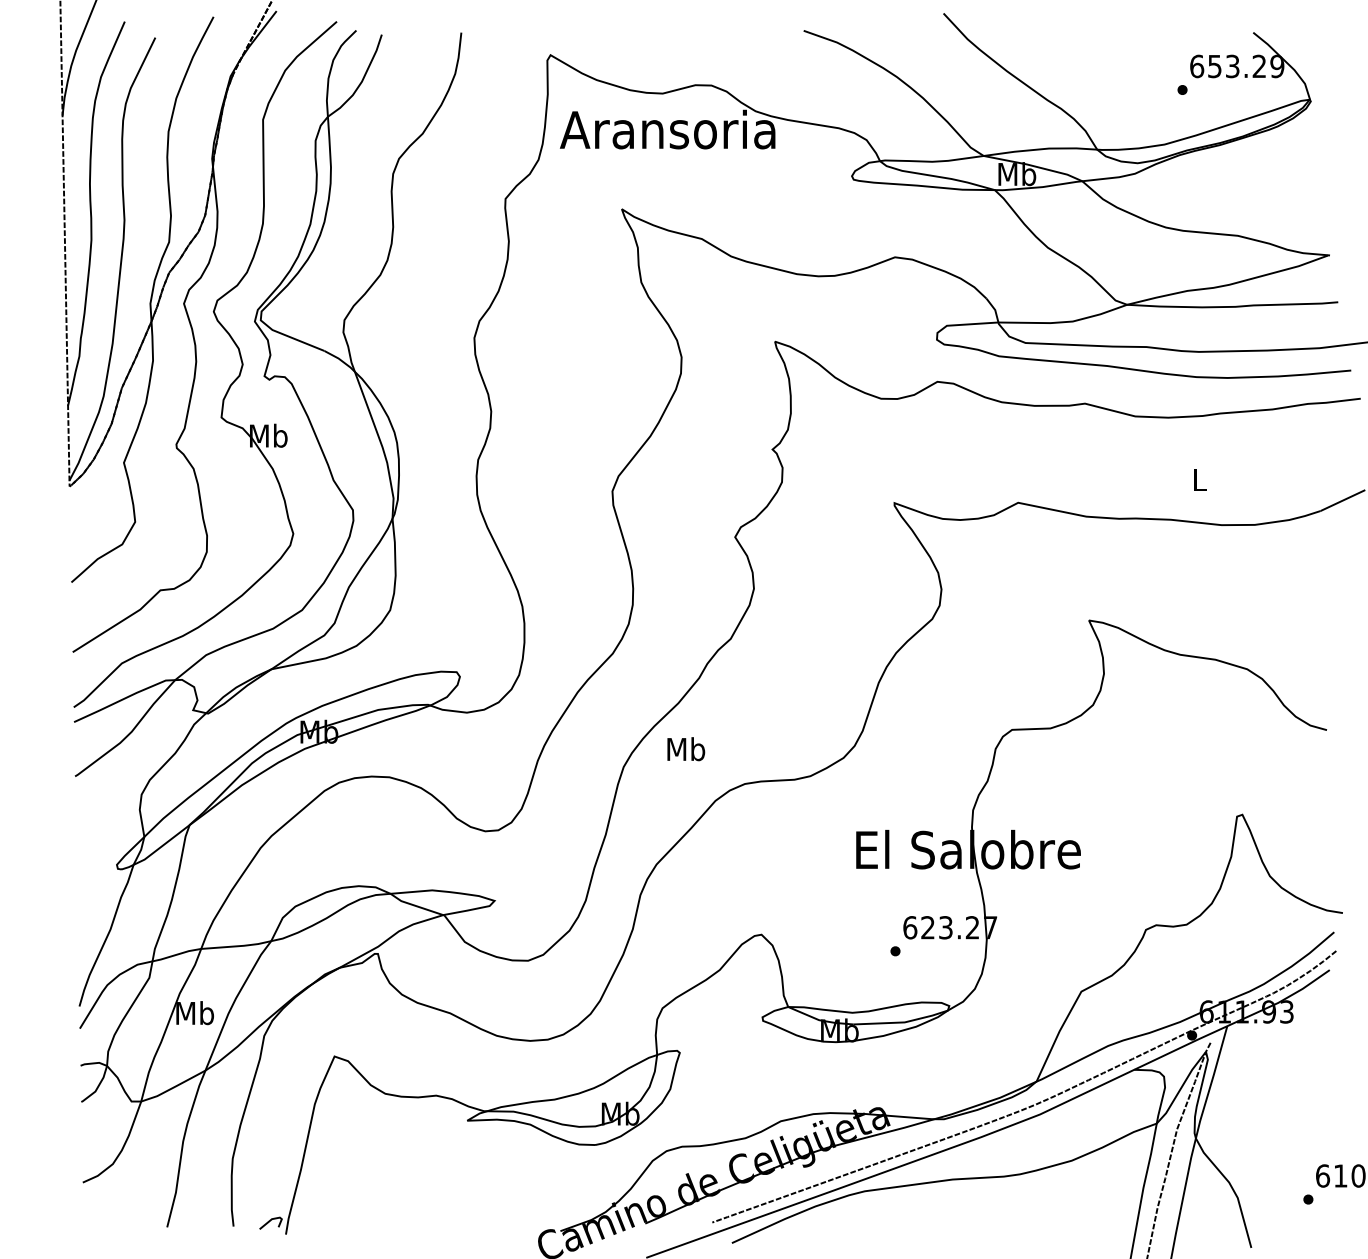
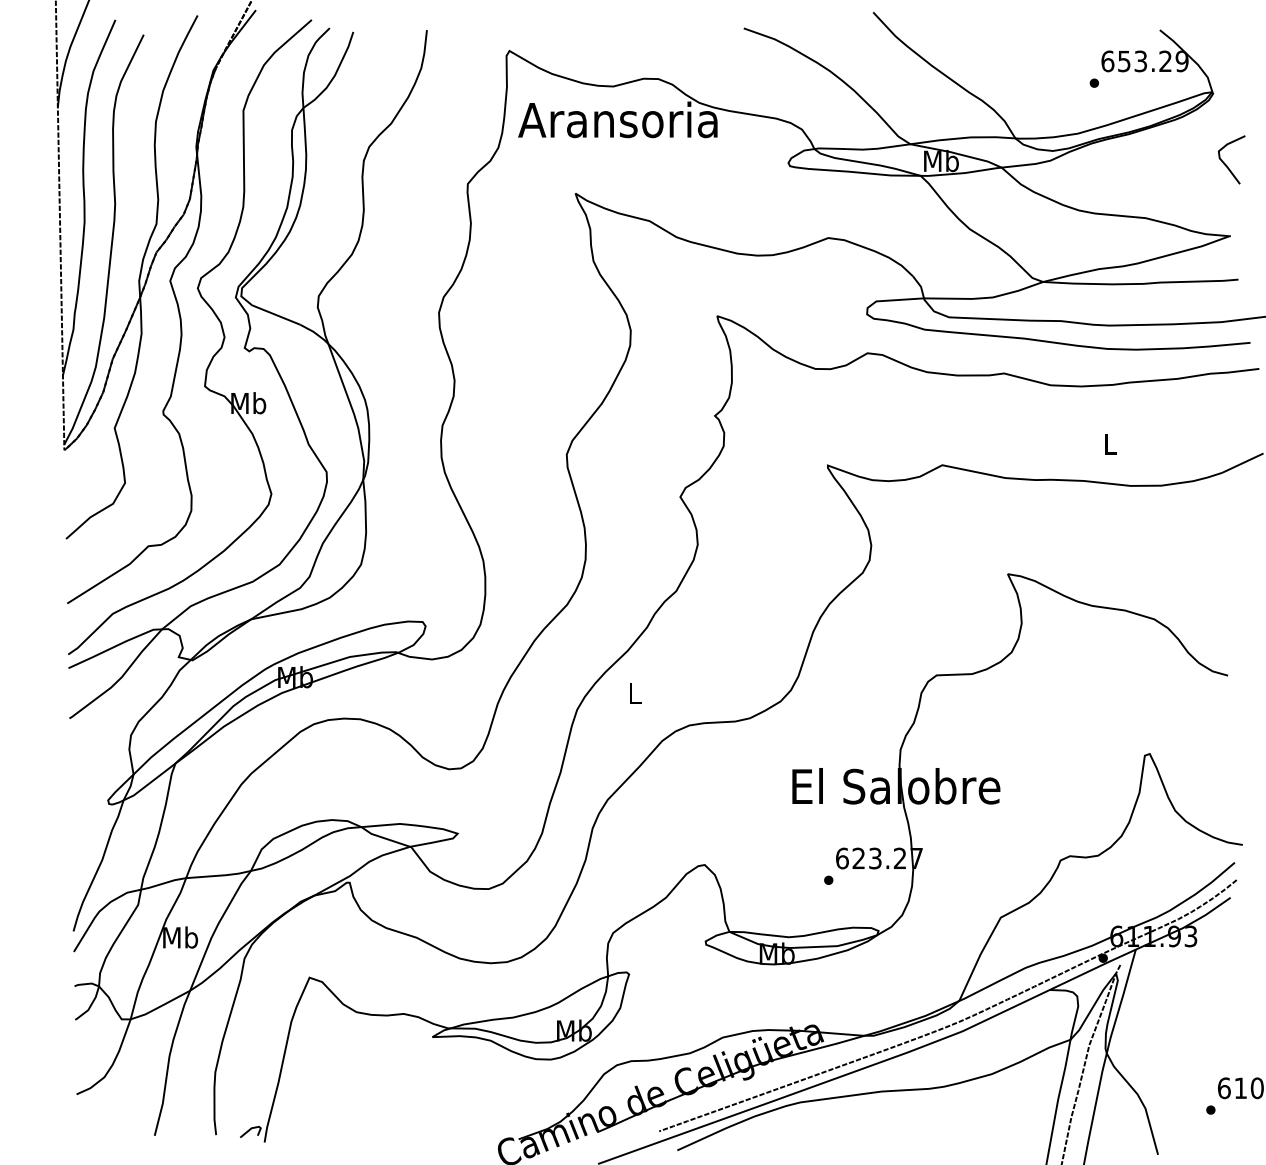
curve: (1325, 177) -> (1226, 164), added
text: (685, 749) -> (634, 693), Mb -> L

